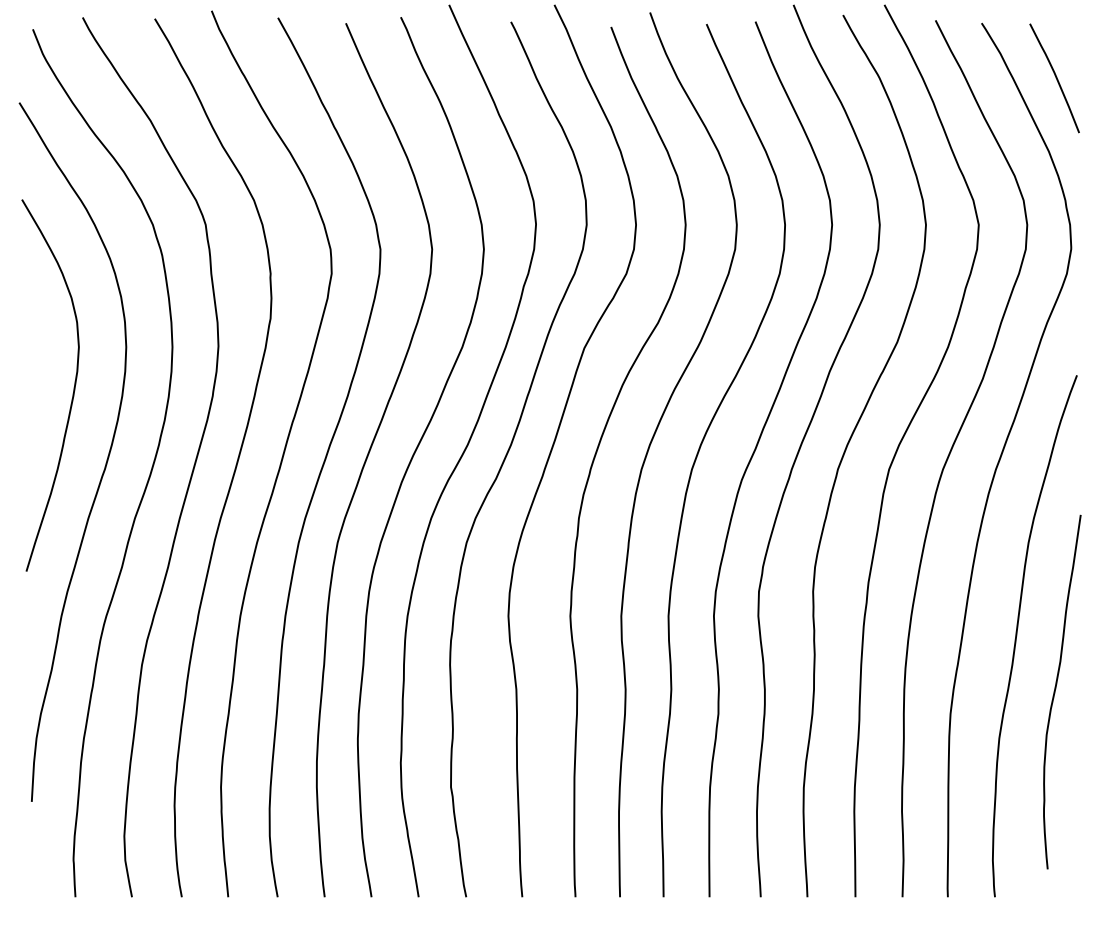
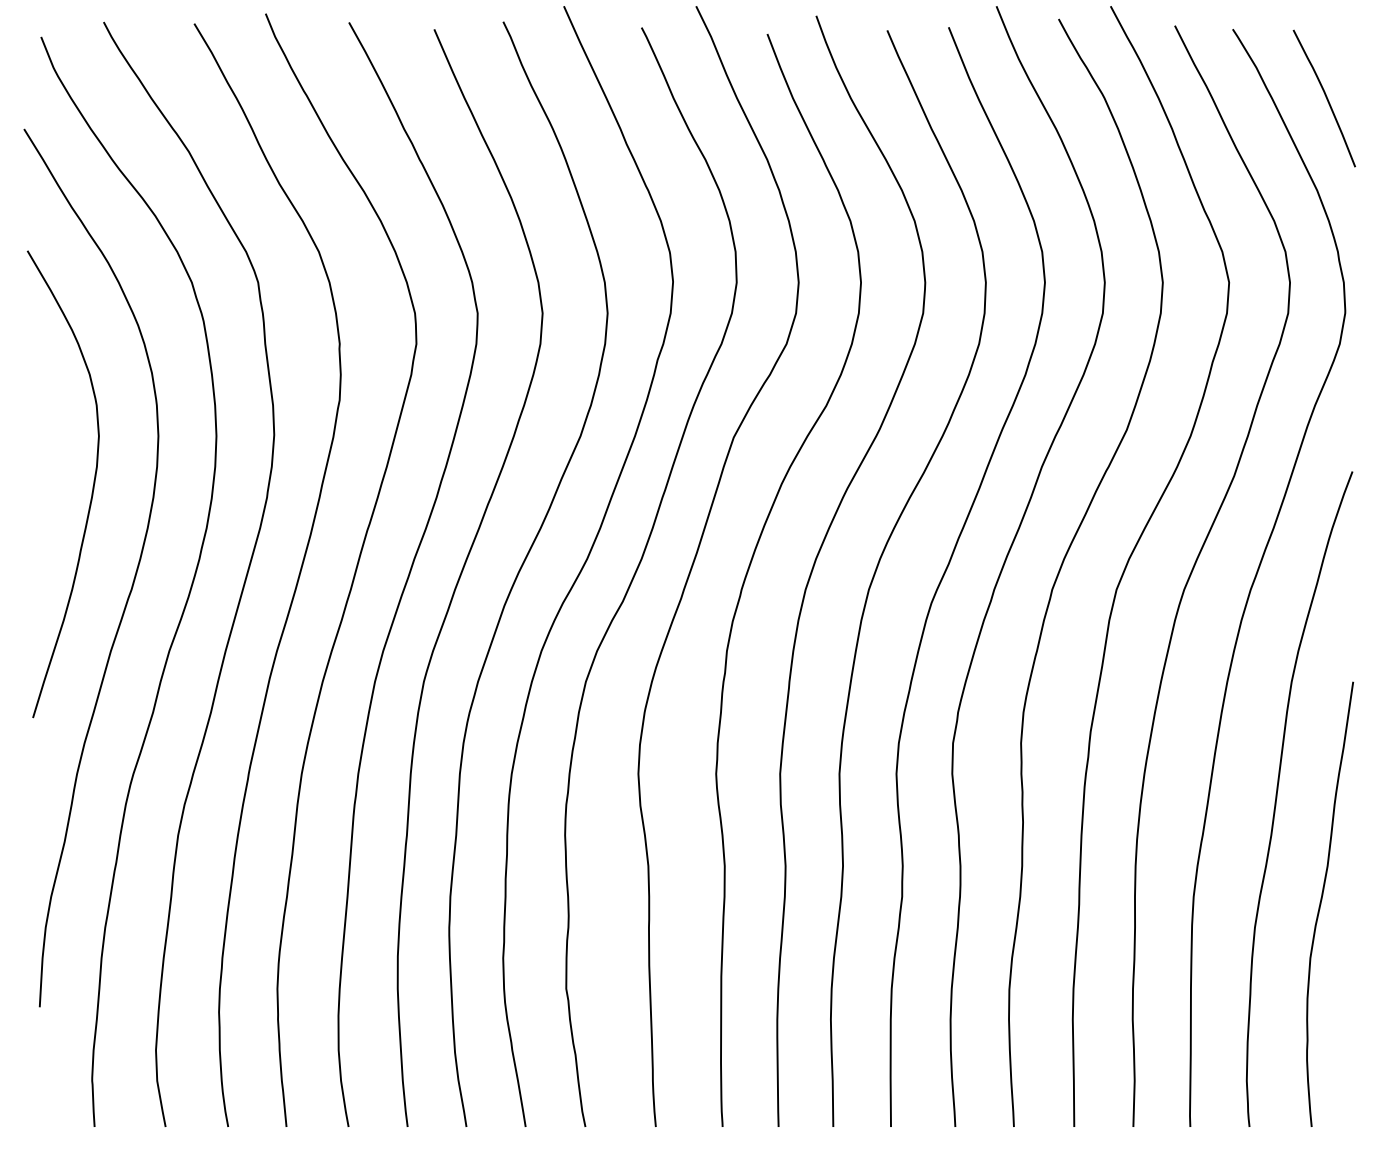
curve: (1056, 689) -> (1322, 900), moved

